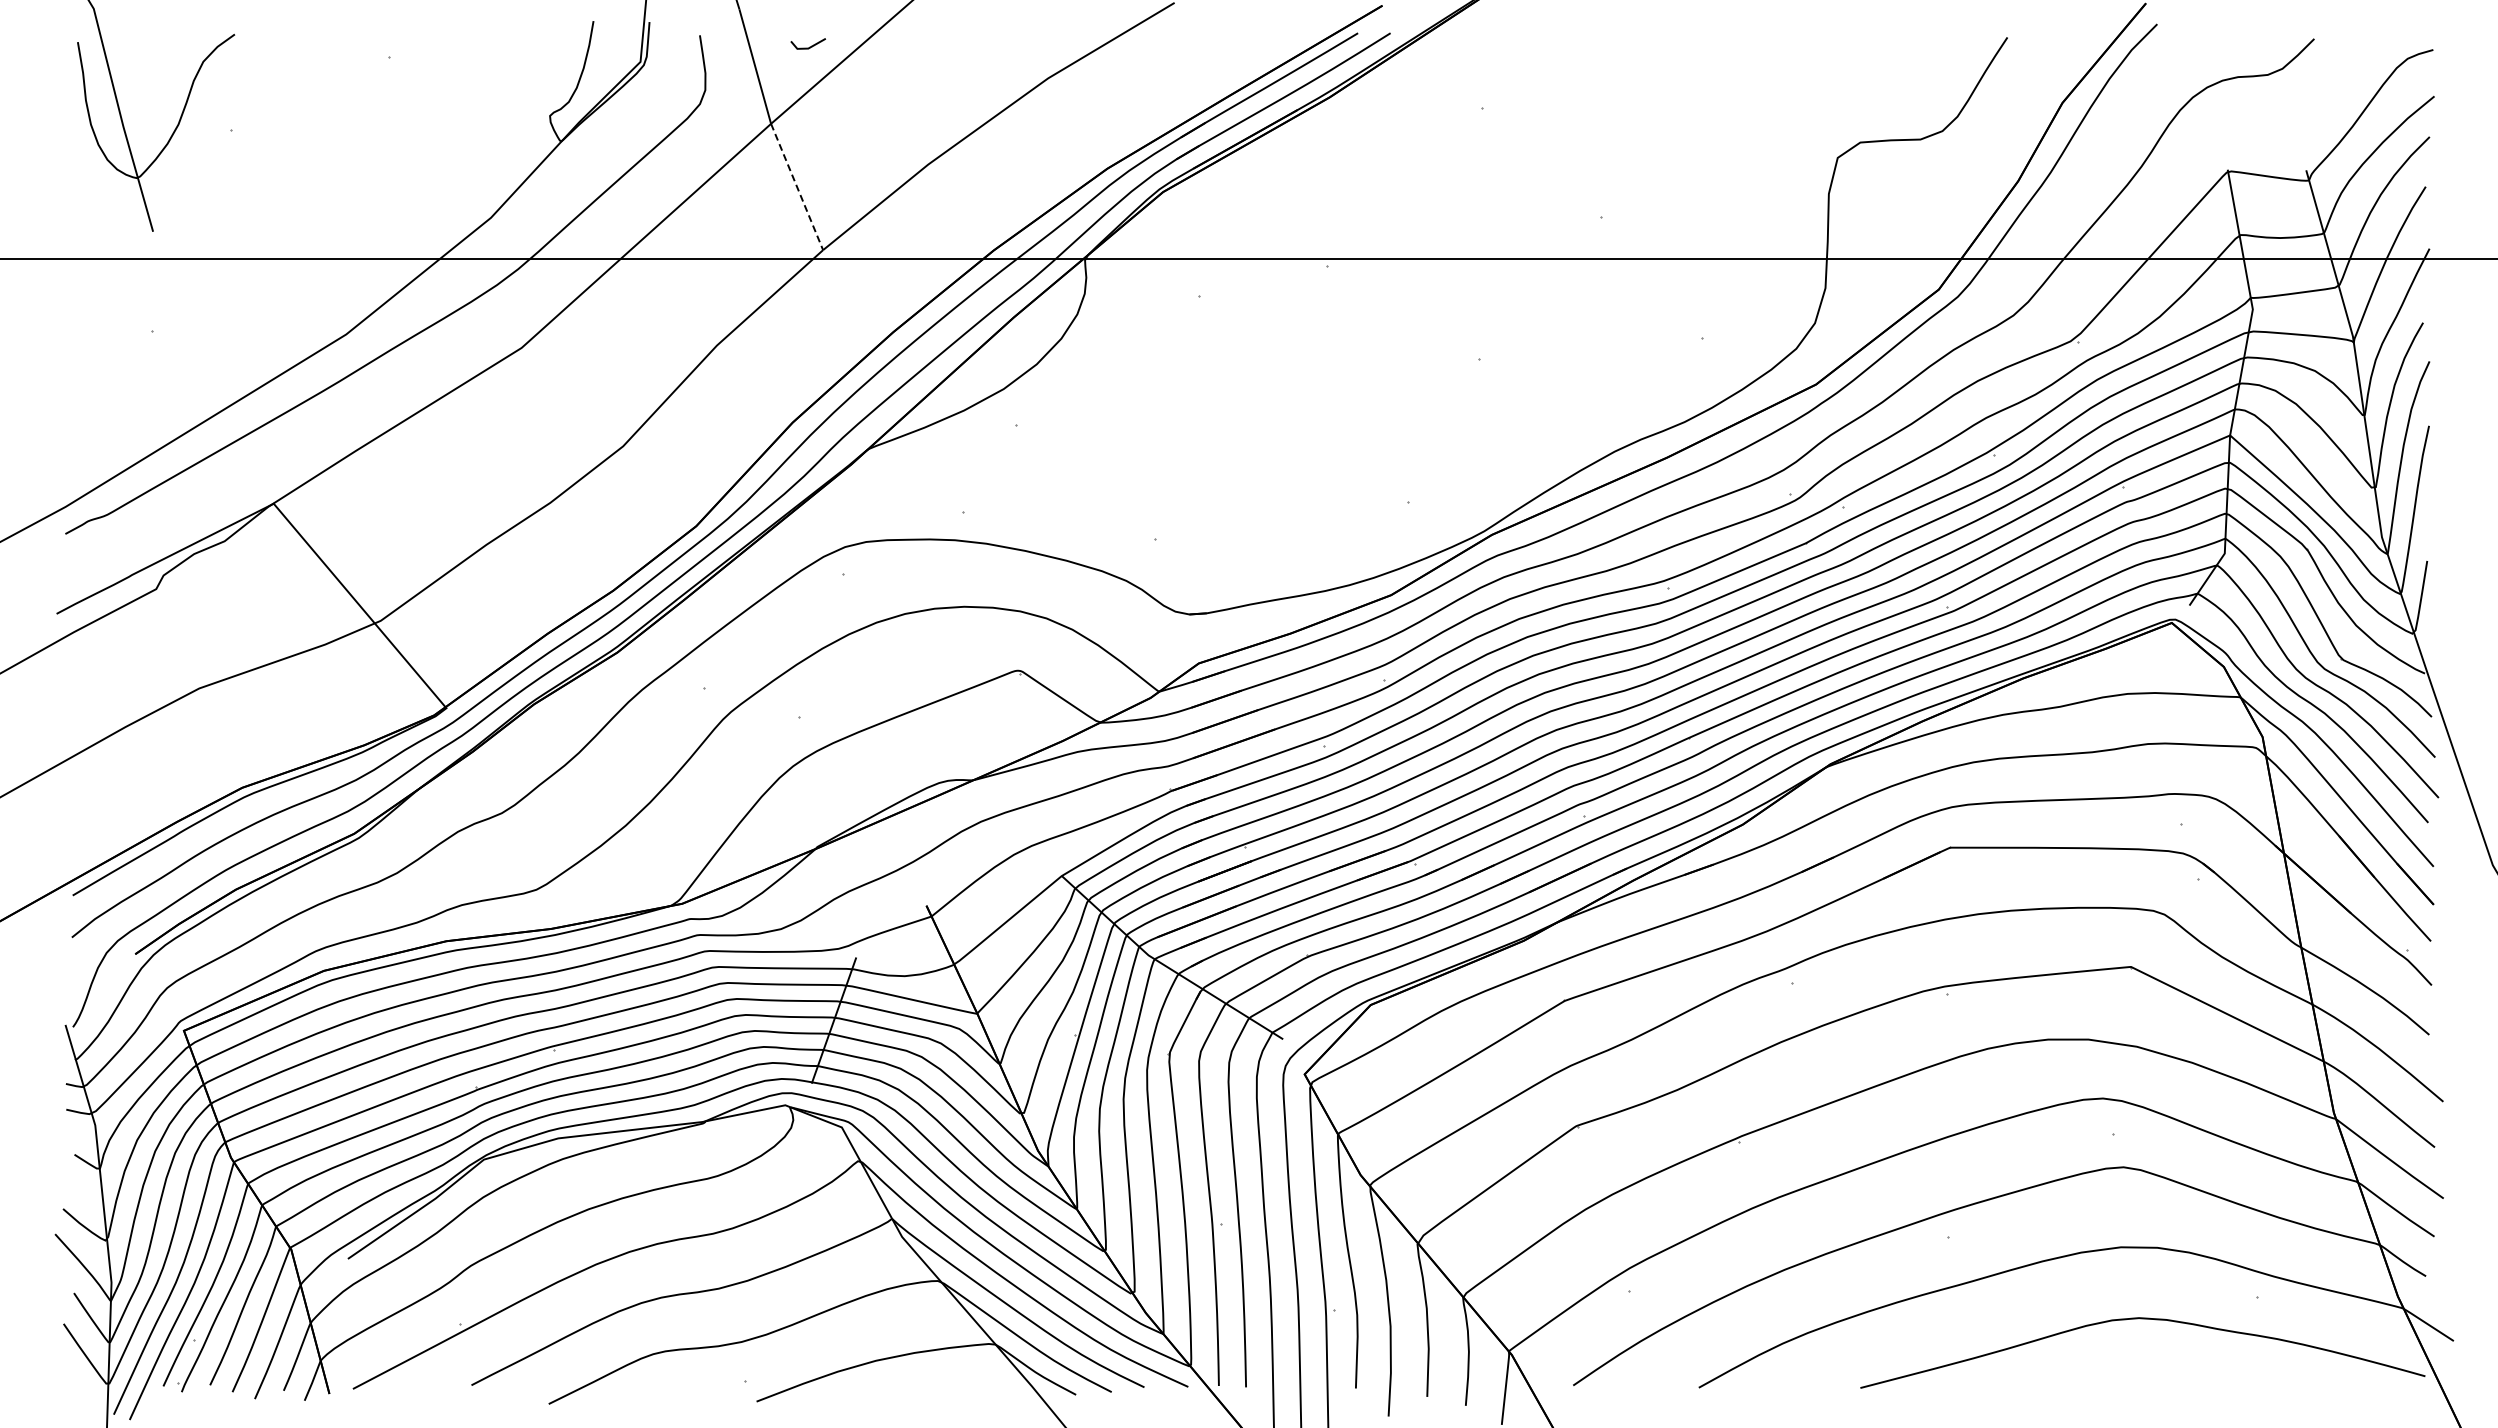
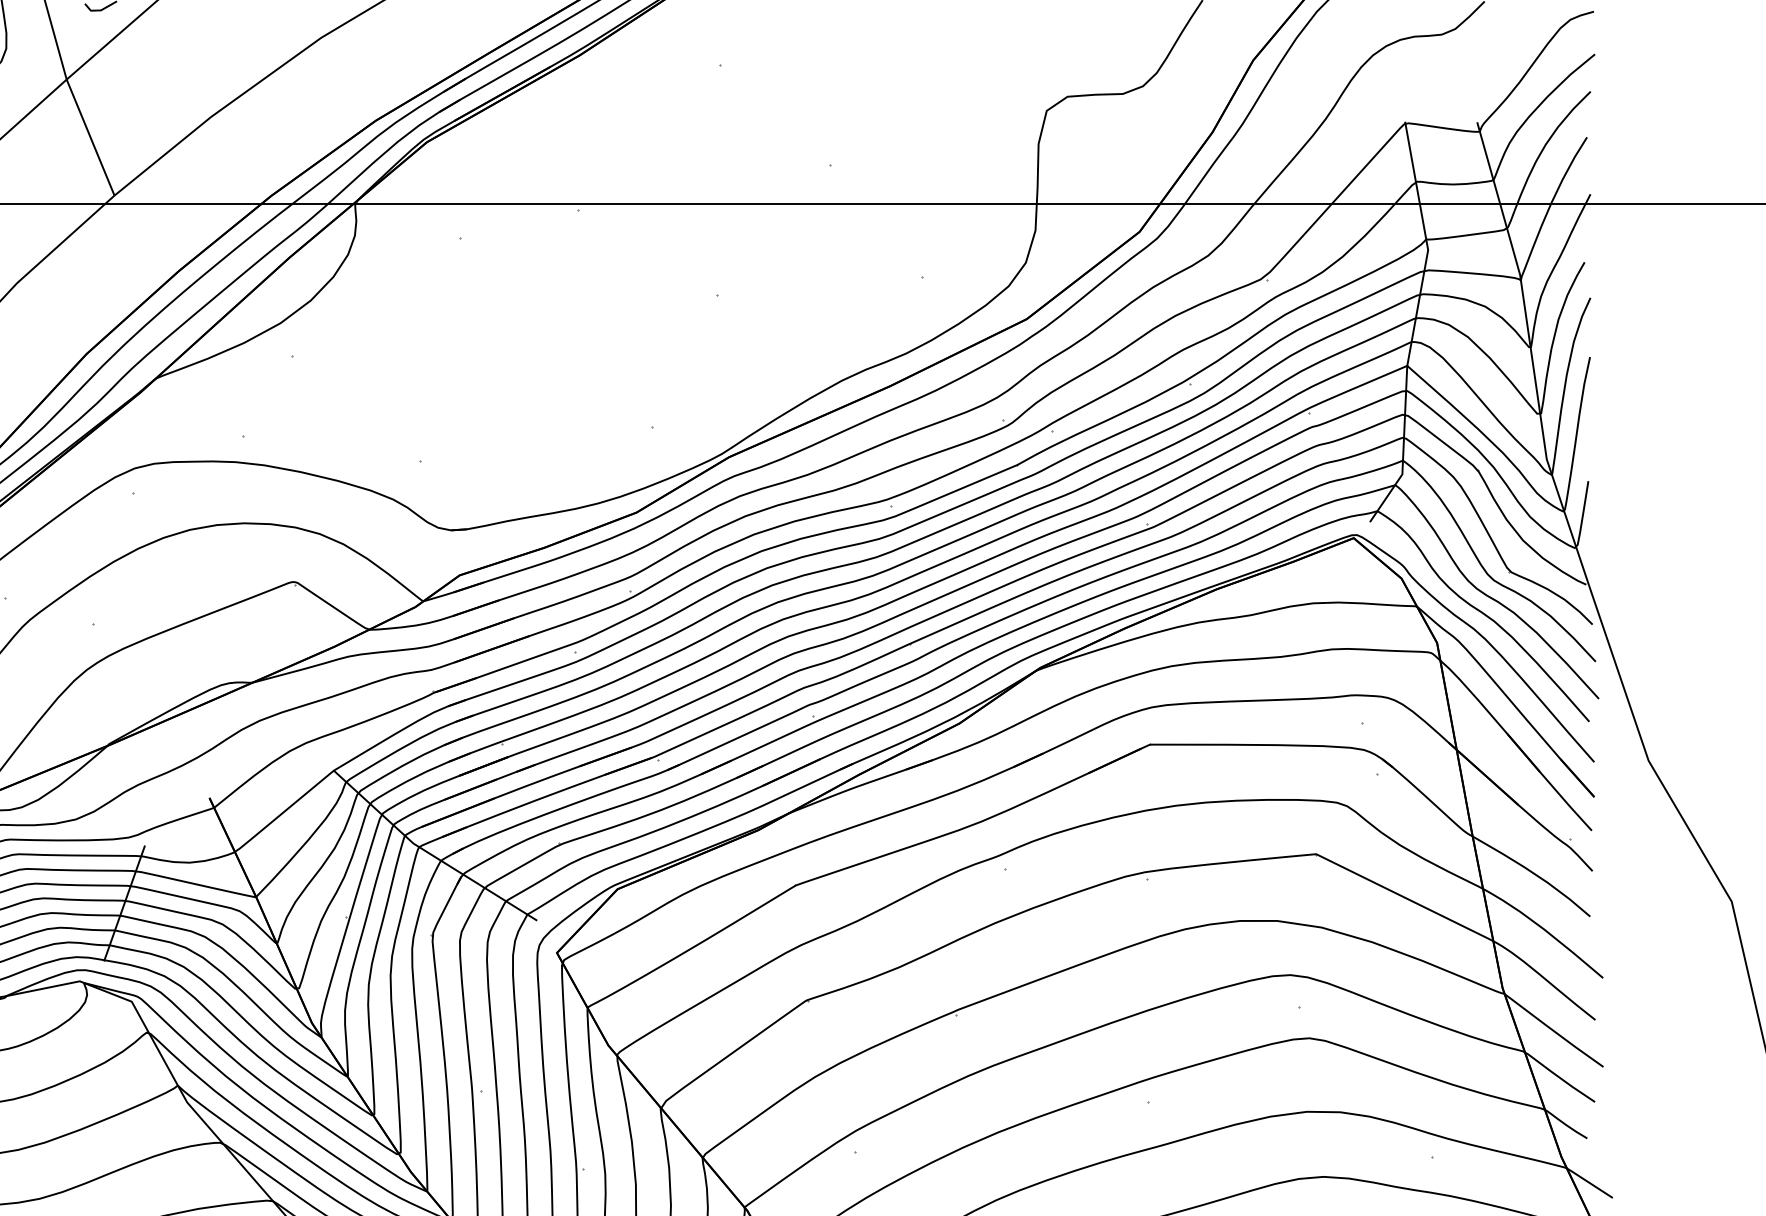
line: (797, 187) -> (90, 138), dashed -> solid

